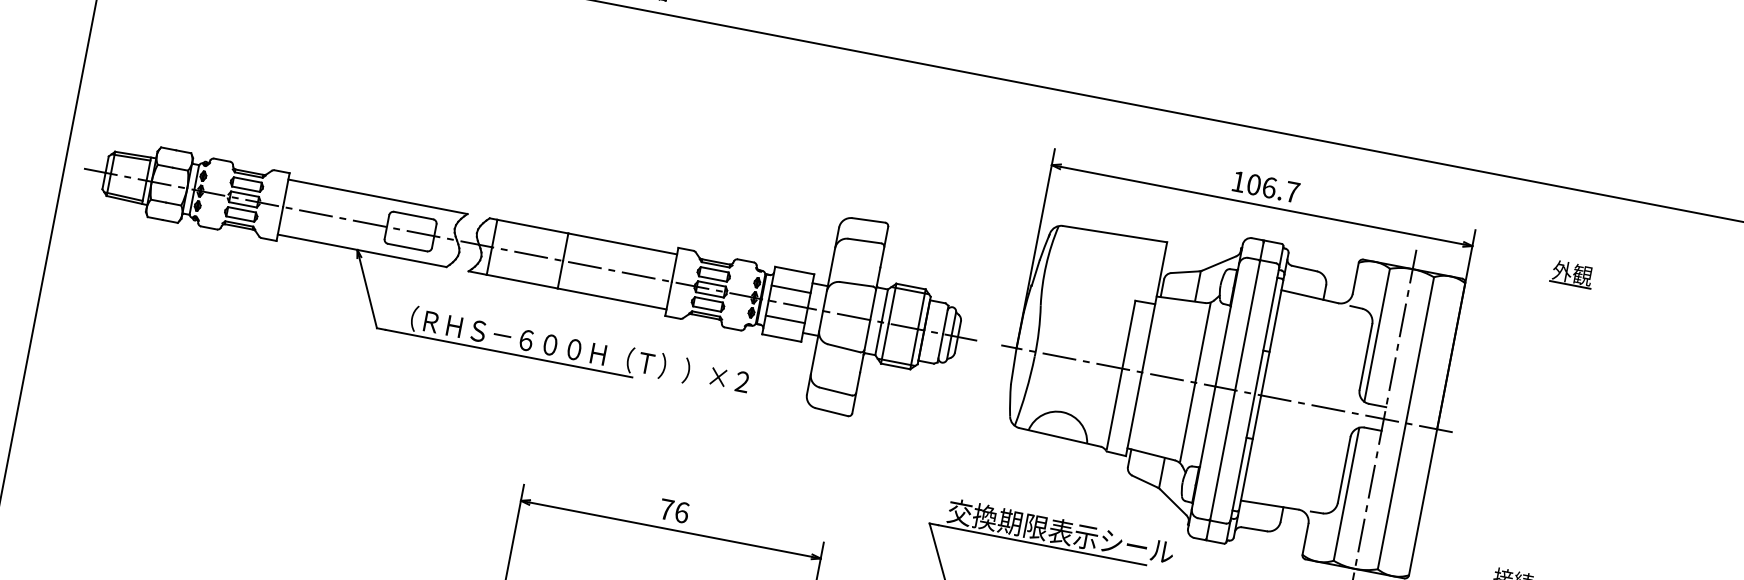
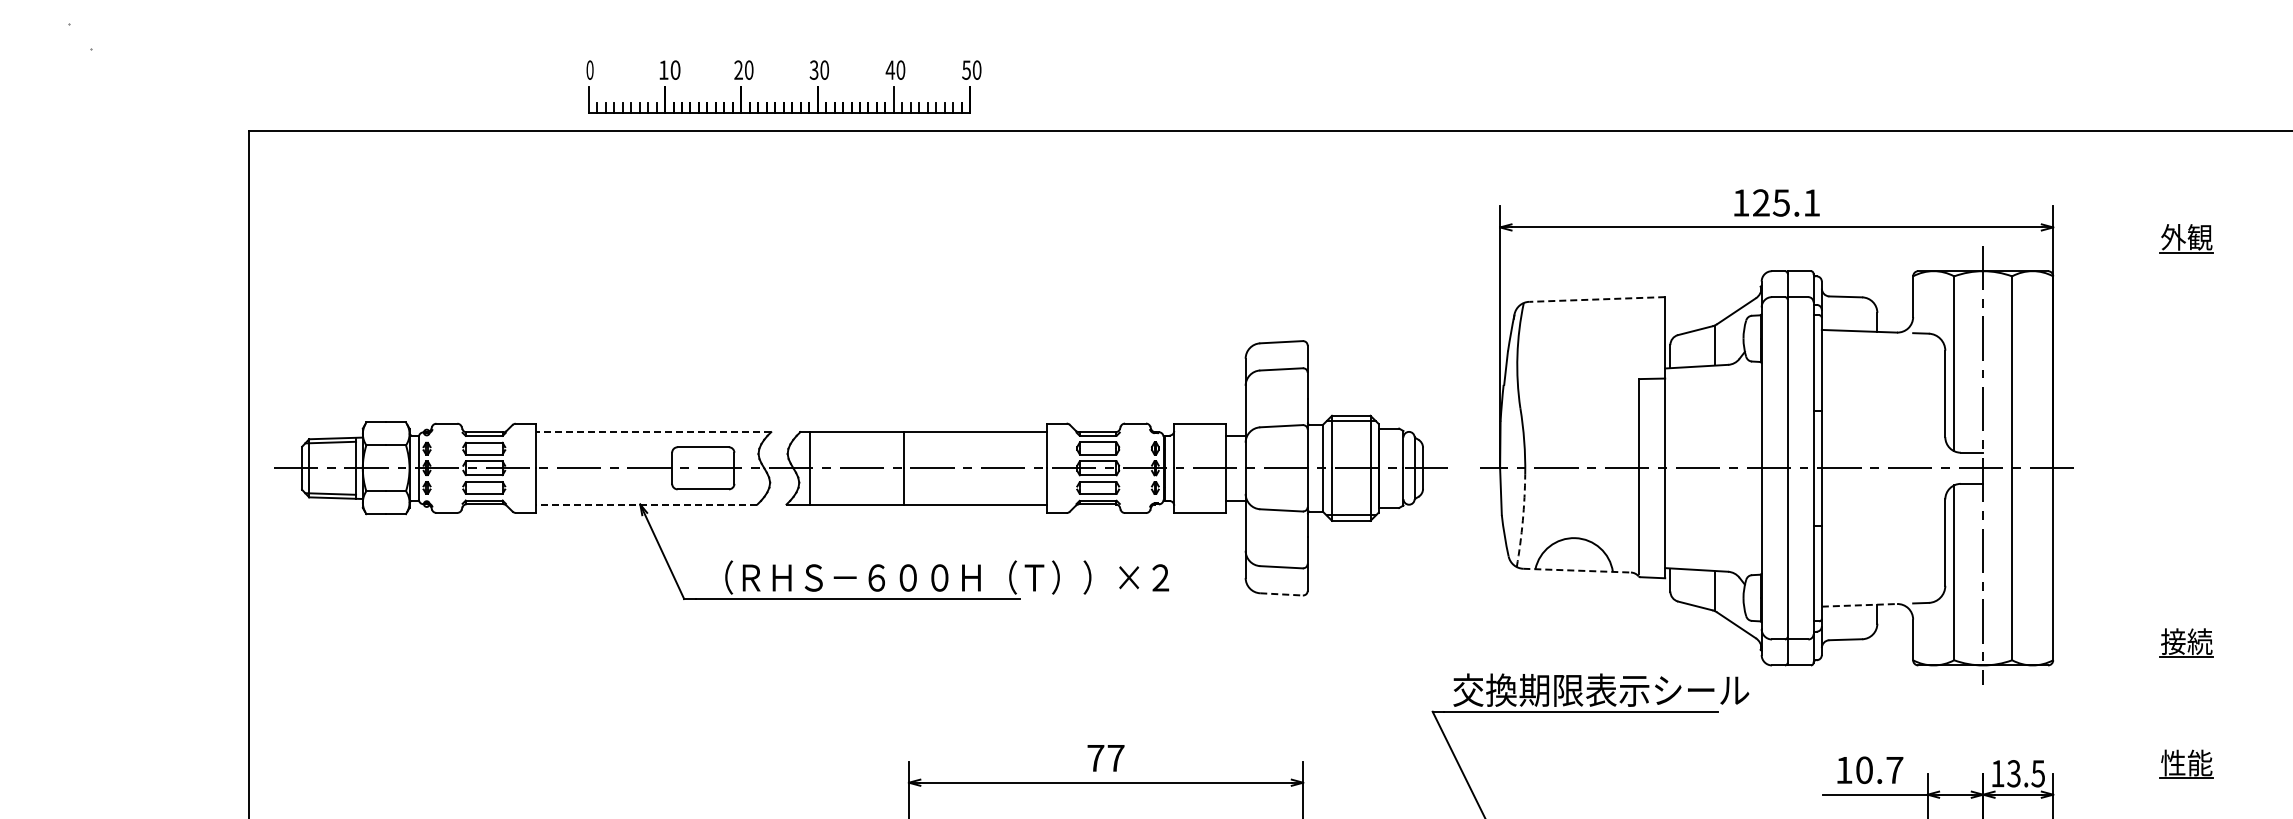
text: (1273, 188) -> (1786, 202), 106.7 -> 125.1
line: (378, 197) -> (653, 432), solid -> dashed
line: (1114, 234) -> (1596, 299), solid -> dashed
line: (362, 250) -> (646, 504), solid -> dashed
line: (790, 289) -> (1199, 448), removed
line: (784, 319) -> (1199, 488), removed
line: (1195, 382) -> (1735, 468), removed
arc: (1025, 391) -> (1522, 520), solid -> dashed
line: (832, 412) -> (1282, 594), solid -> dashed
line: (1060, 437) -> (1577, 570), solid -> dashed
line: (1269, 505) -> (1859, 605), solid -> dashed
text: (681, 512) -> (1115, 758), 76 -> 77

